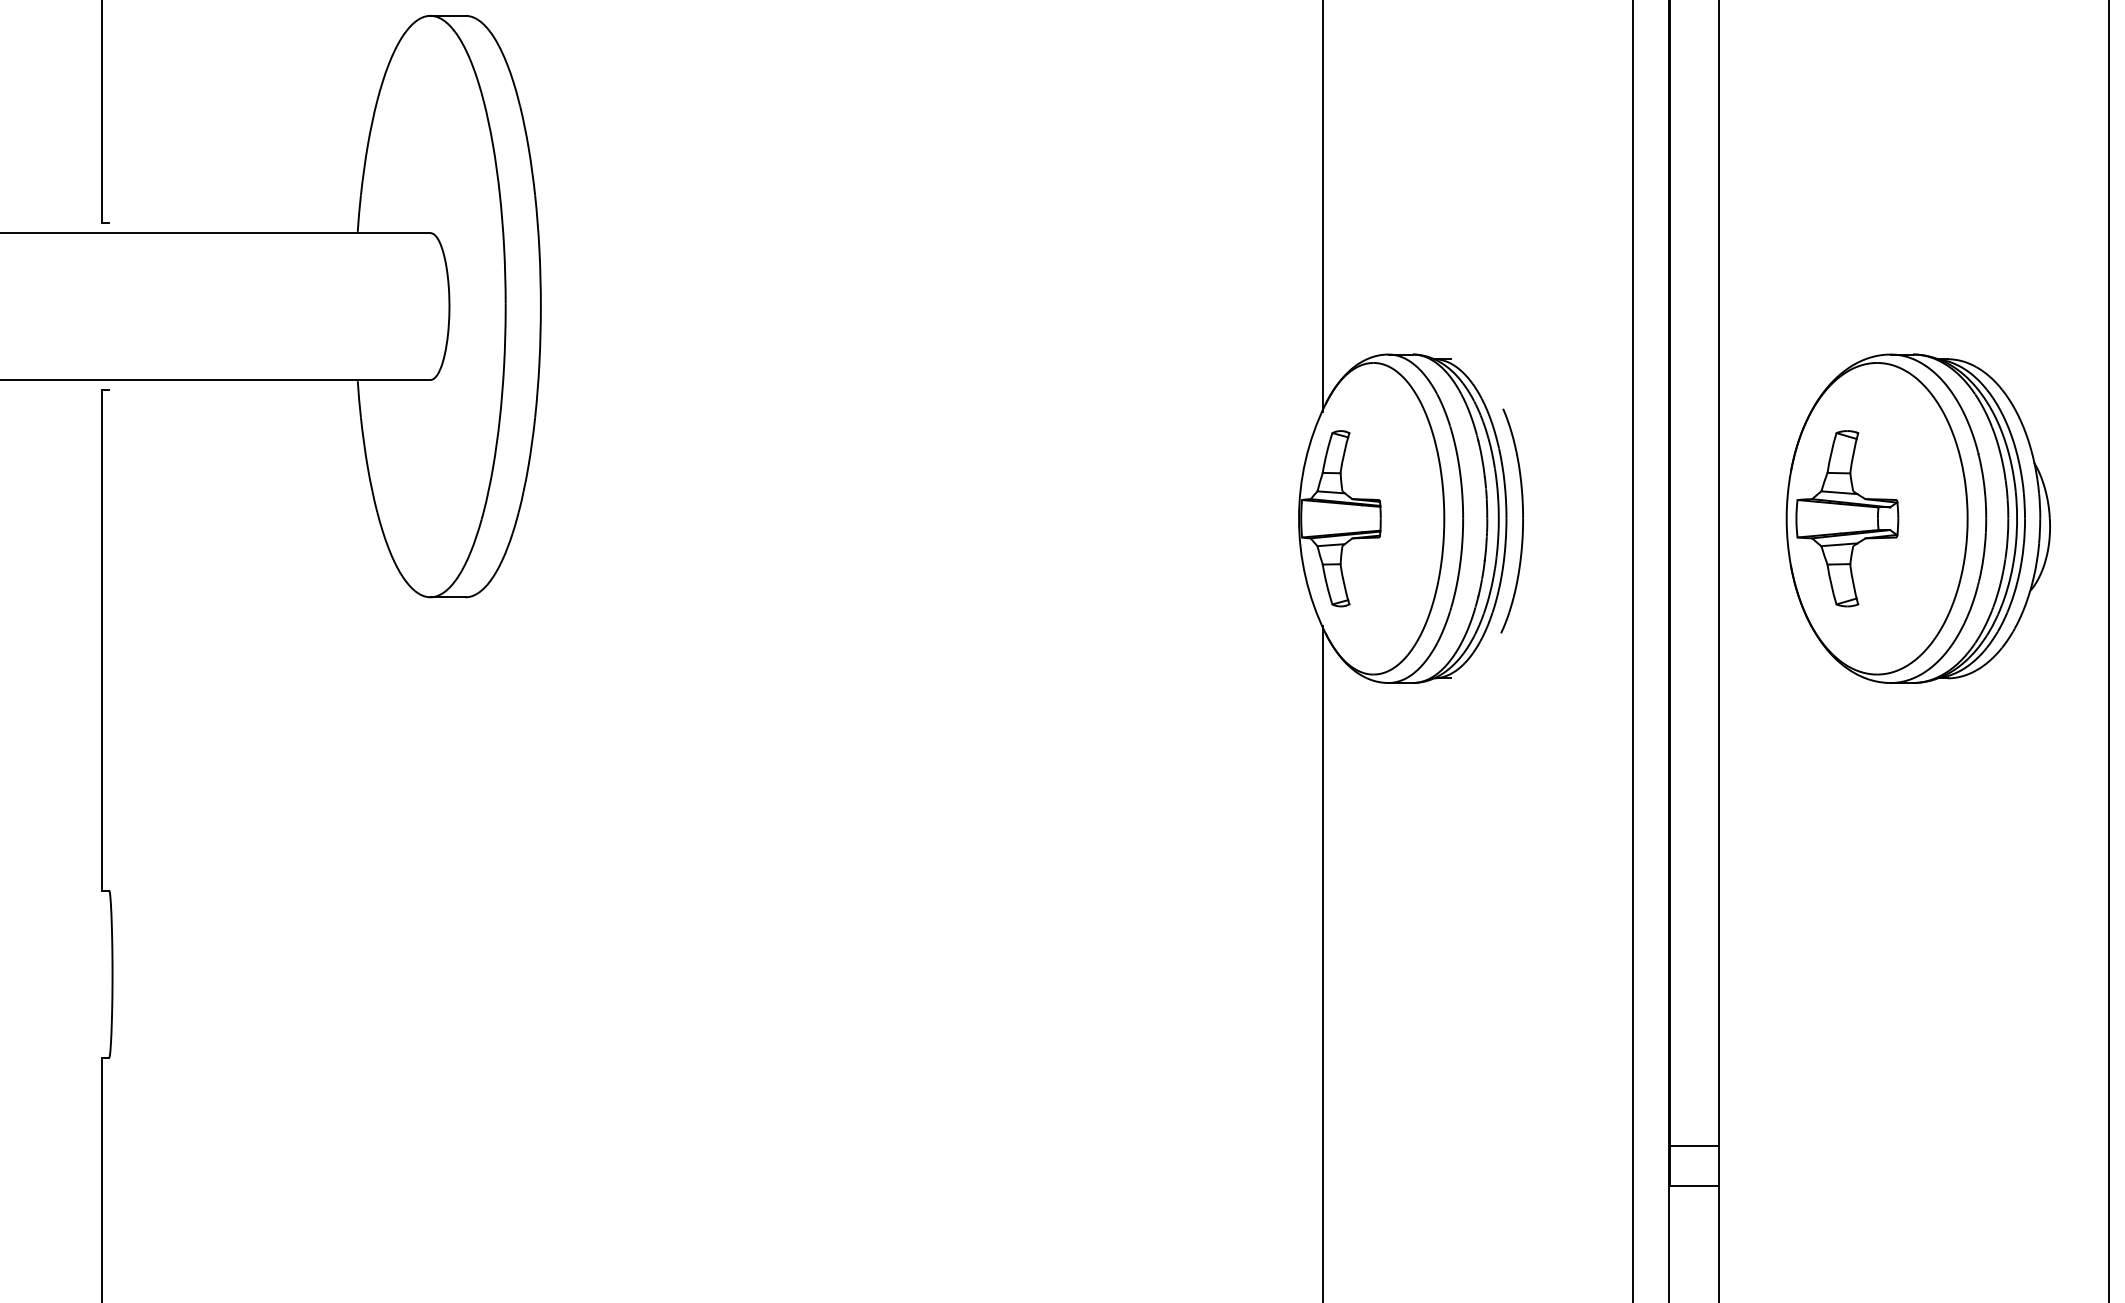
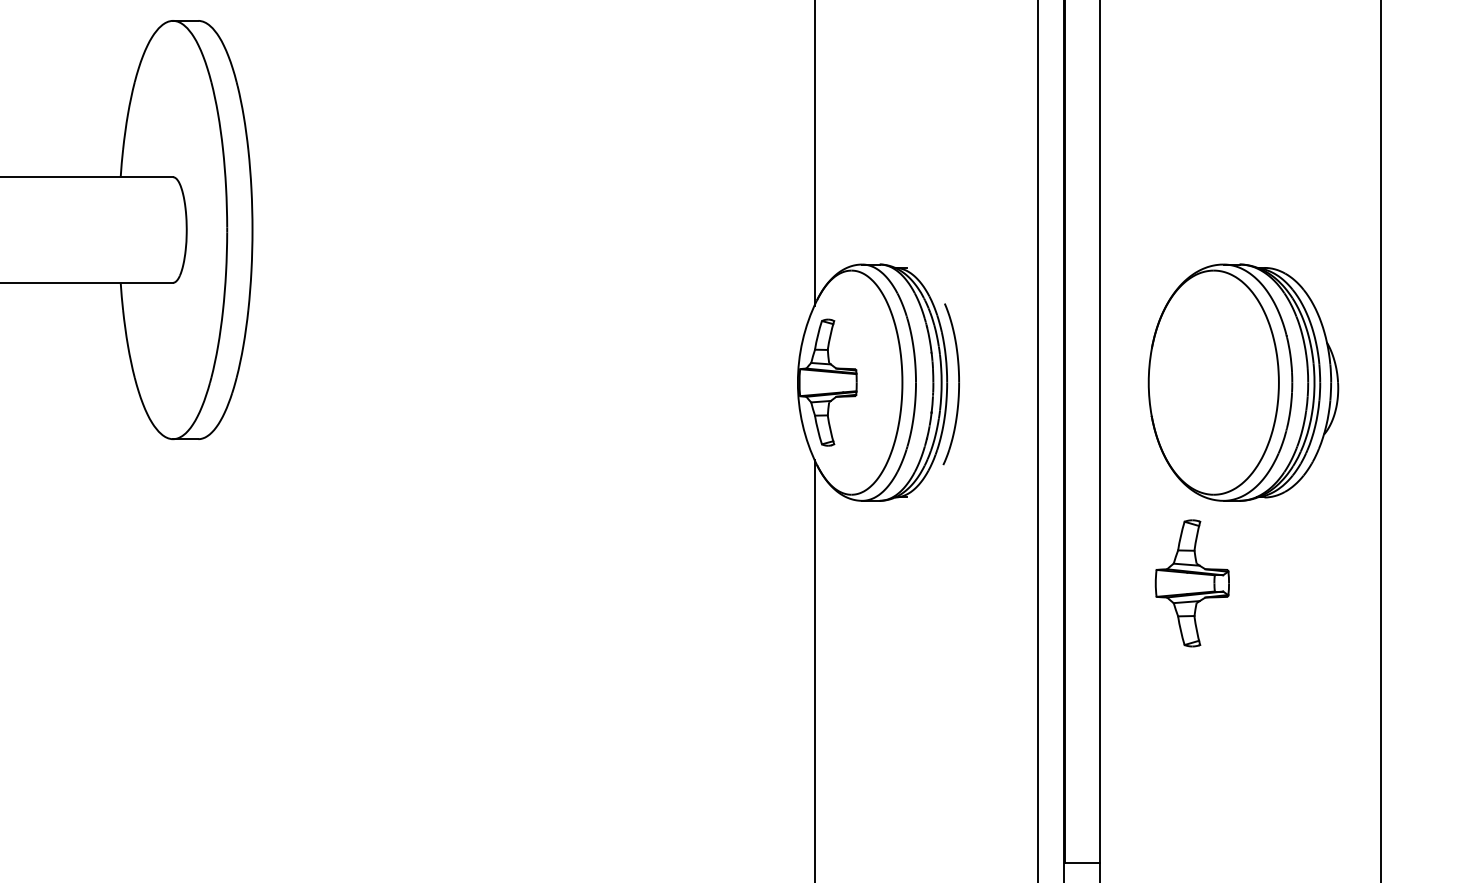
part: (1847, 518) -> (1192, 583), moved
line: (1694, 1146) -> (1082, 834), removed

